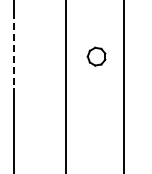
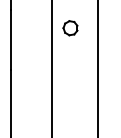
line: (13, 51) -> (10, 40), dashed -> solid
part: (96, 56) -> (70, 28), moved

